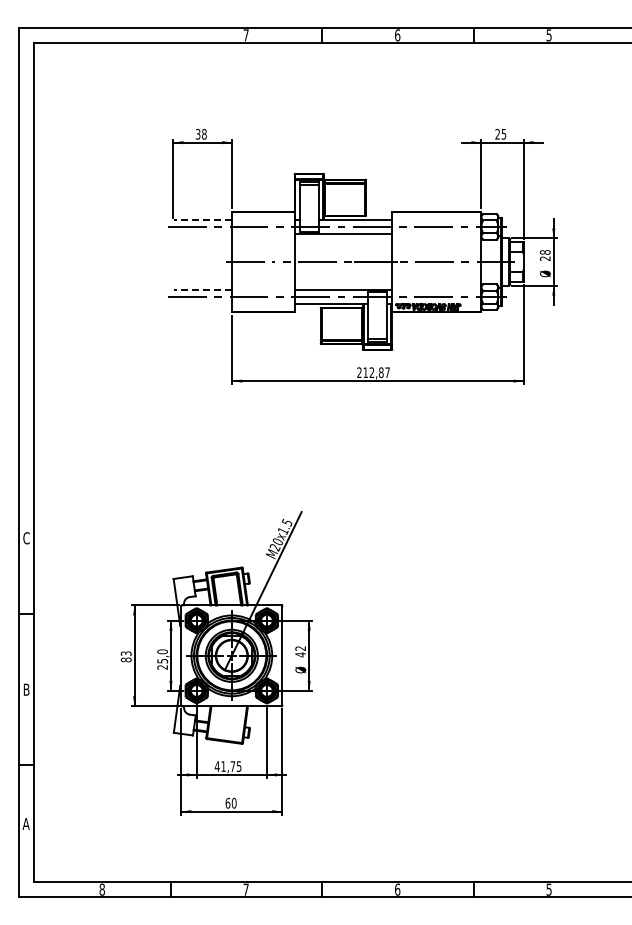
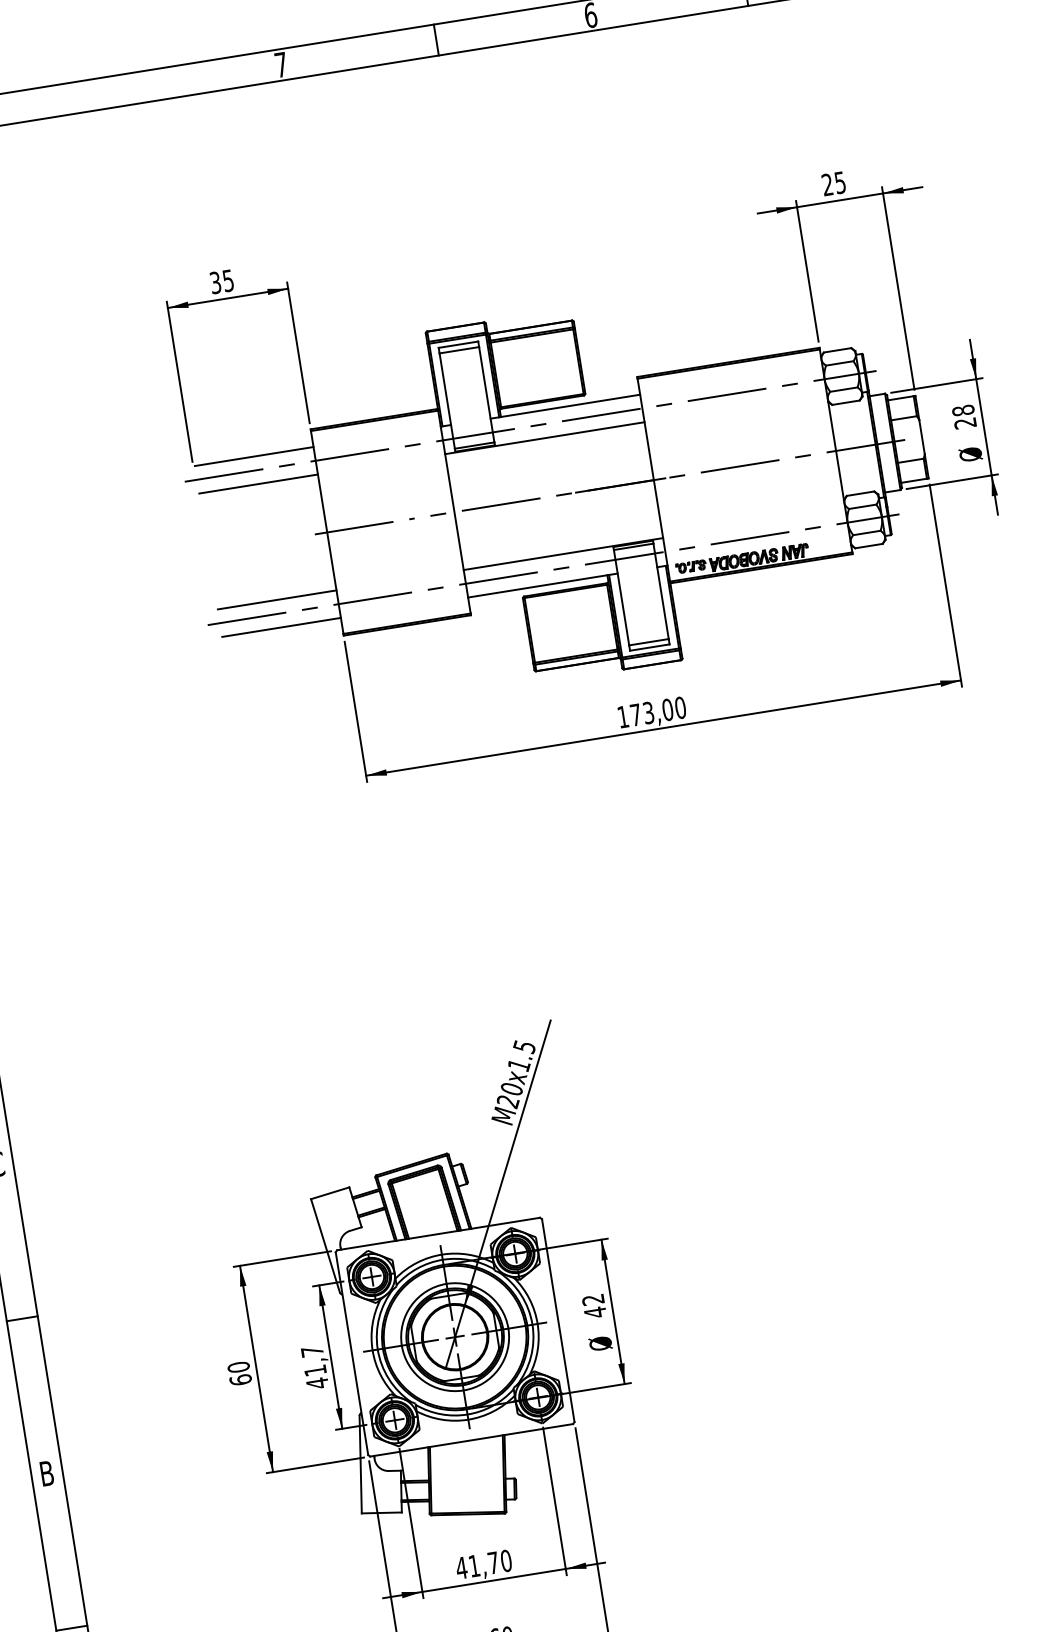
text: (204, 133) -> (228, 279), 38 -> 35
line: (202, 220) -> (252, 457), dashed -> solid
line: (203, 233) -> (259, 483), added
line: (202, 290) -> (275, 600), dashed -> solid
line: (203, 303) -> (281, 626), added
text: (373, 372) -> (651, 712), 212,87 -> 173,00
text: (125, 656) -> (238, 1373), 83 -> 60
text: (162, 659) -> (314, 1367), 25,0 -> 41,7
text: (238, 766) -> (504, 1561), 41,75 -> 41,70

